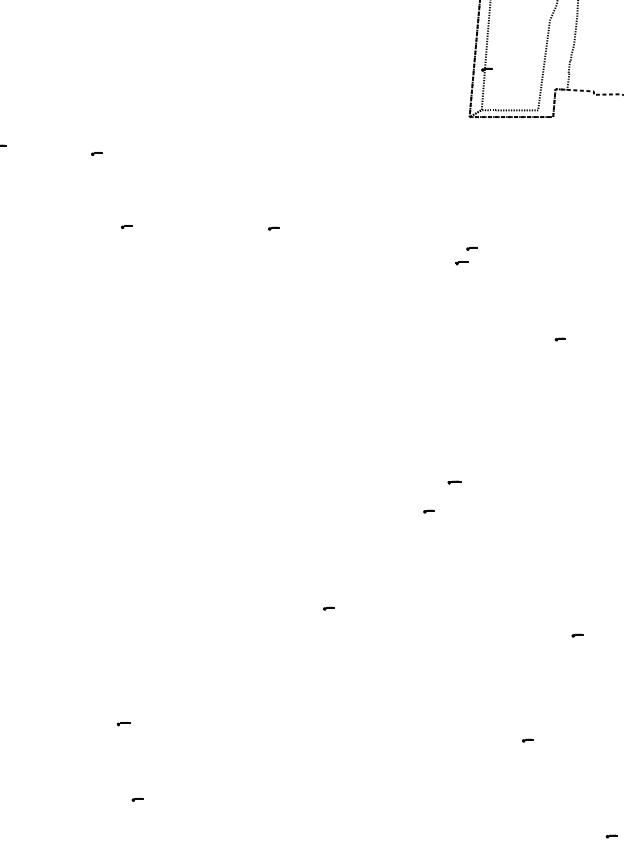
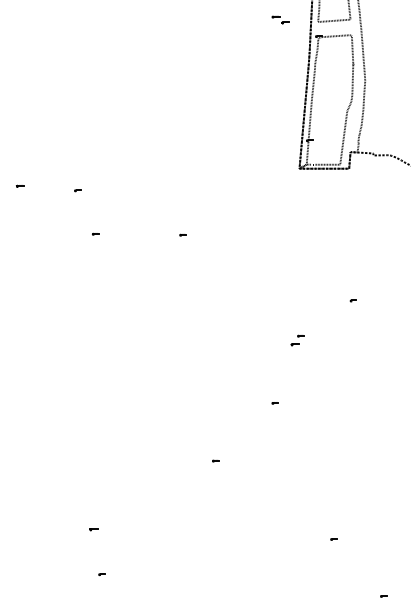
part: (466, 256) -> (297, 340), moved
part: (454, 481) -> (290, 385), removed
part: (577, 634) -> (363, 476), removed

